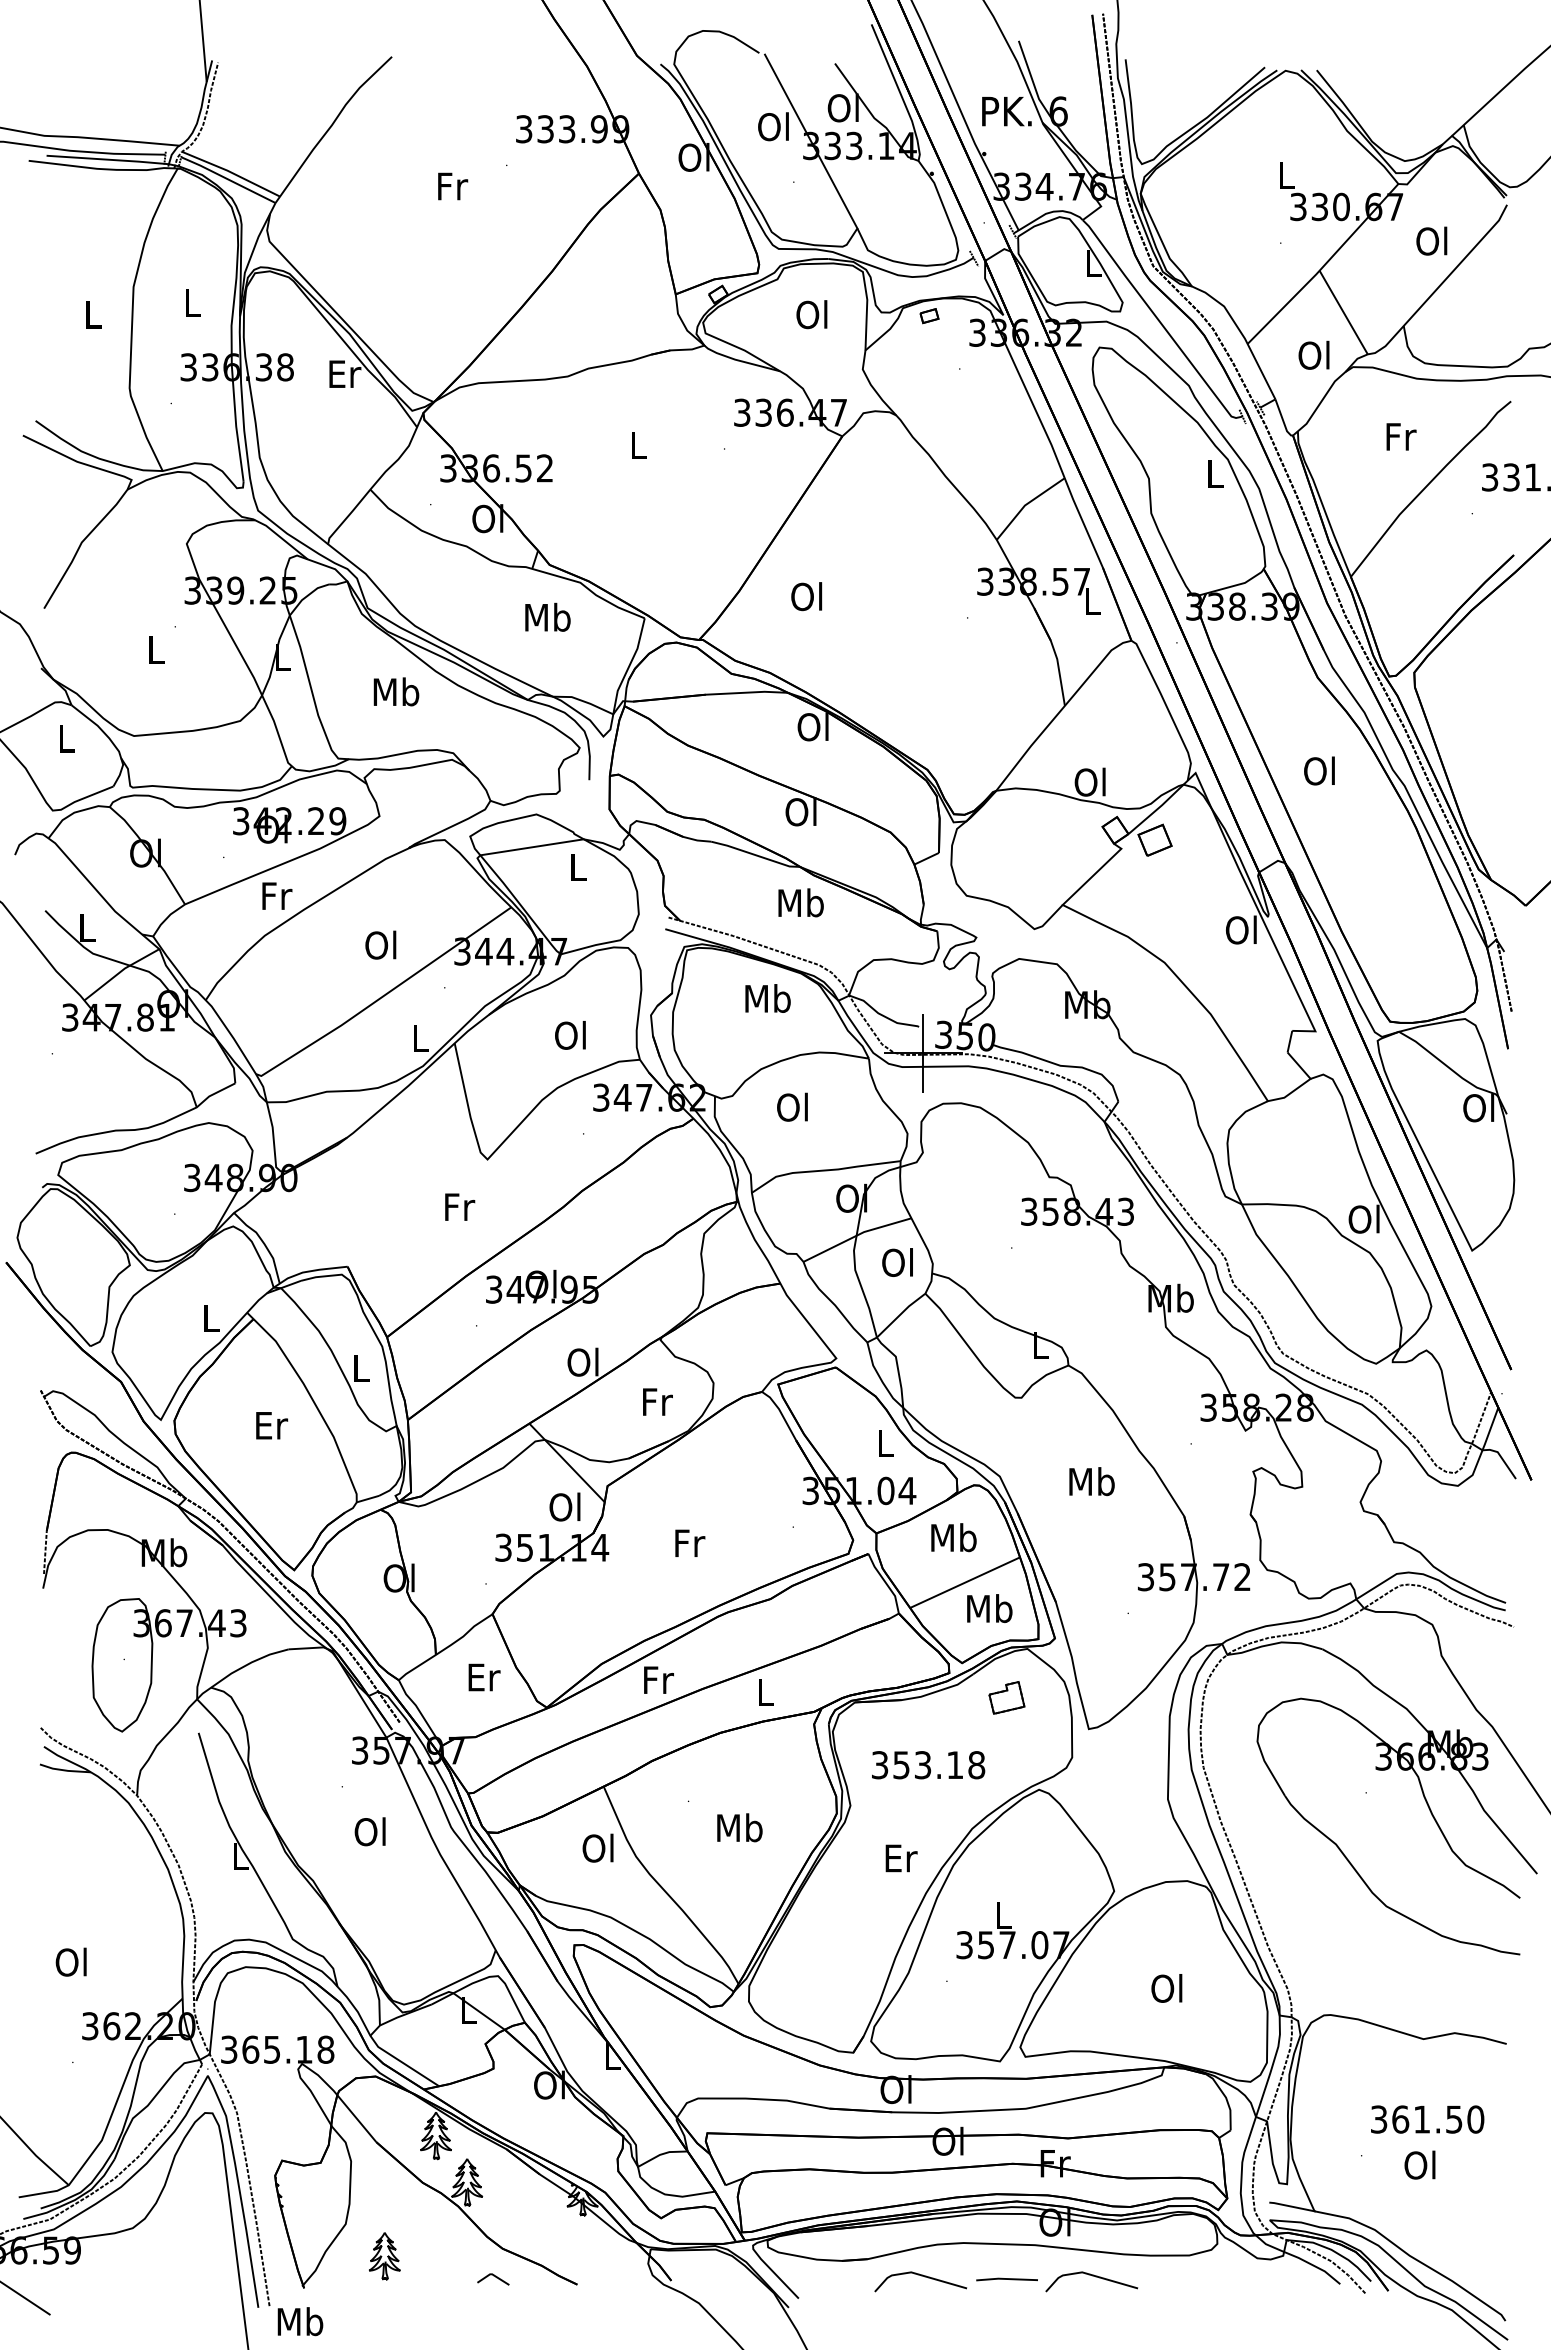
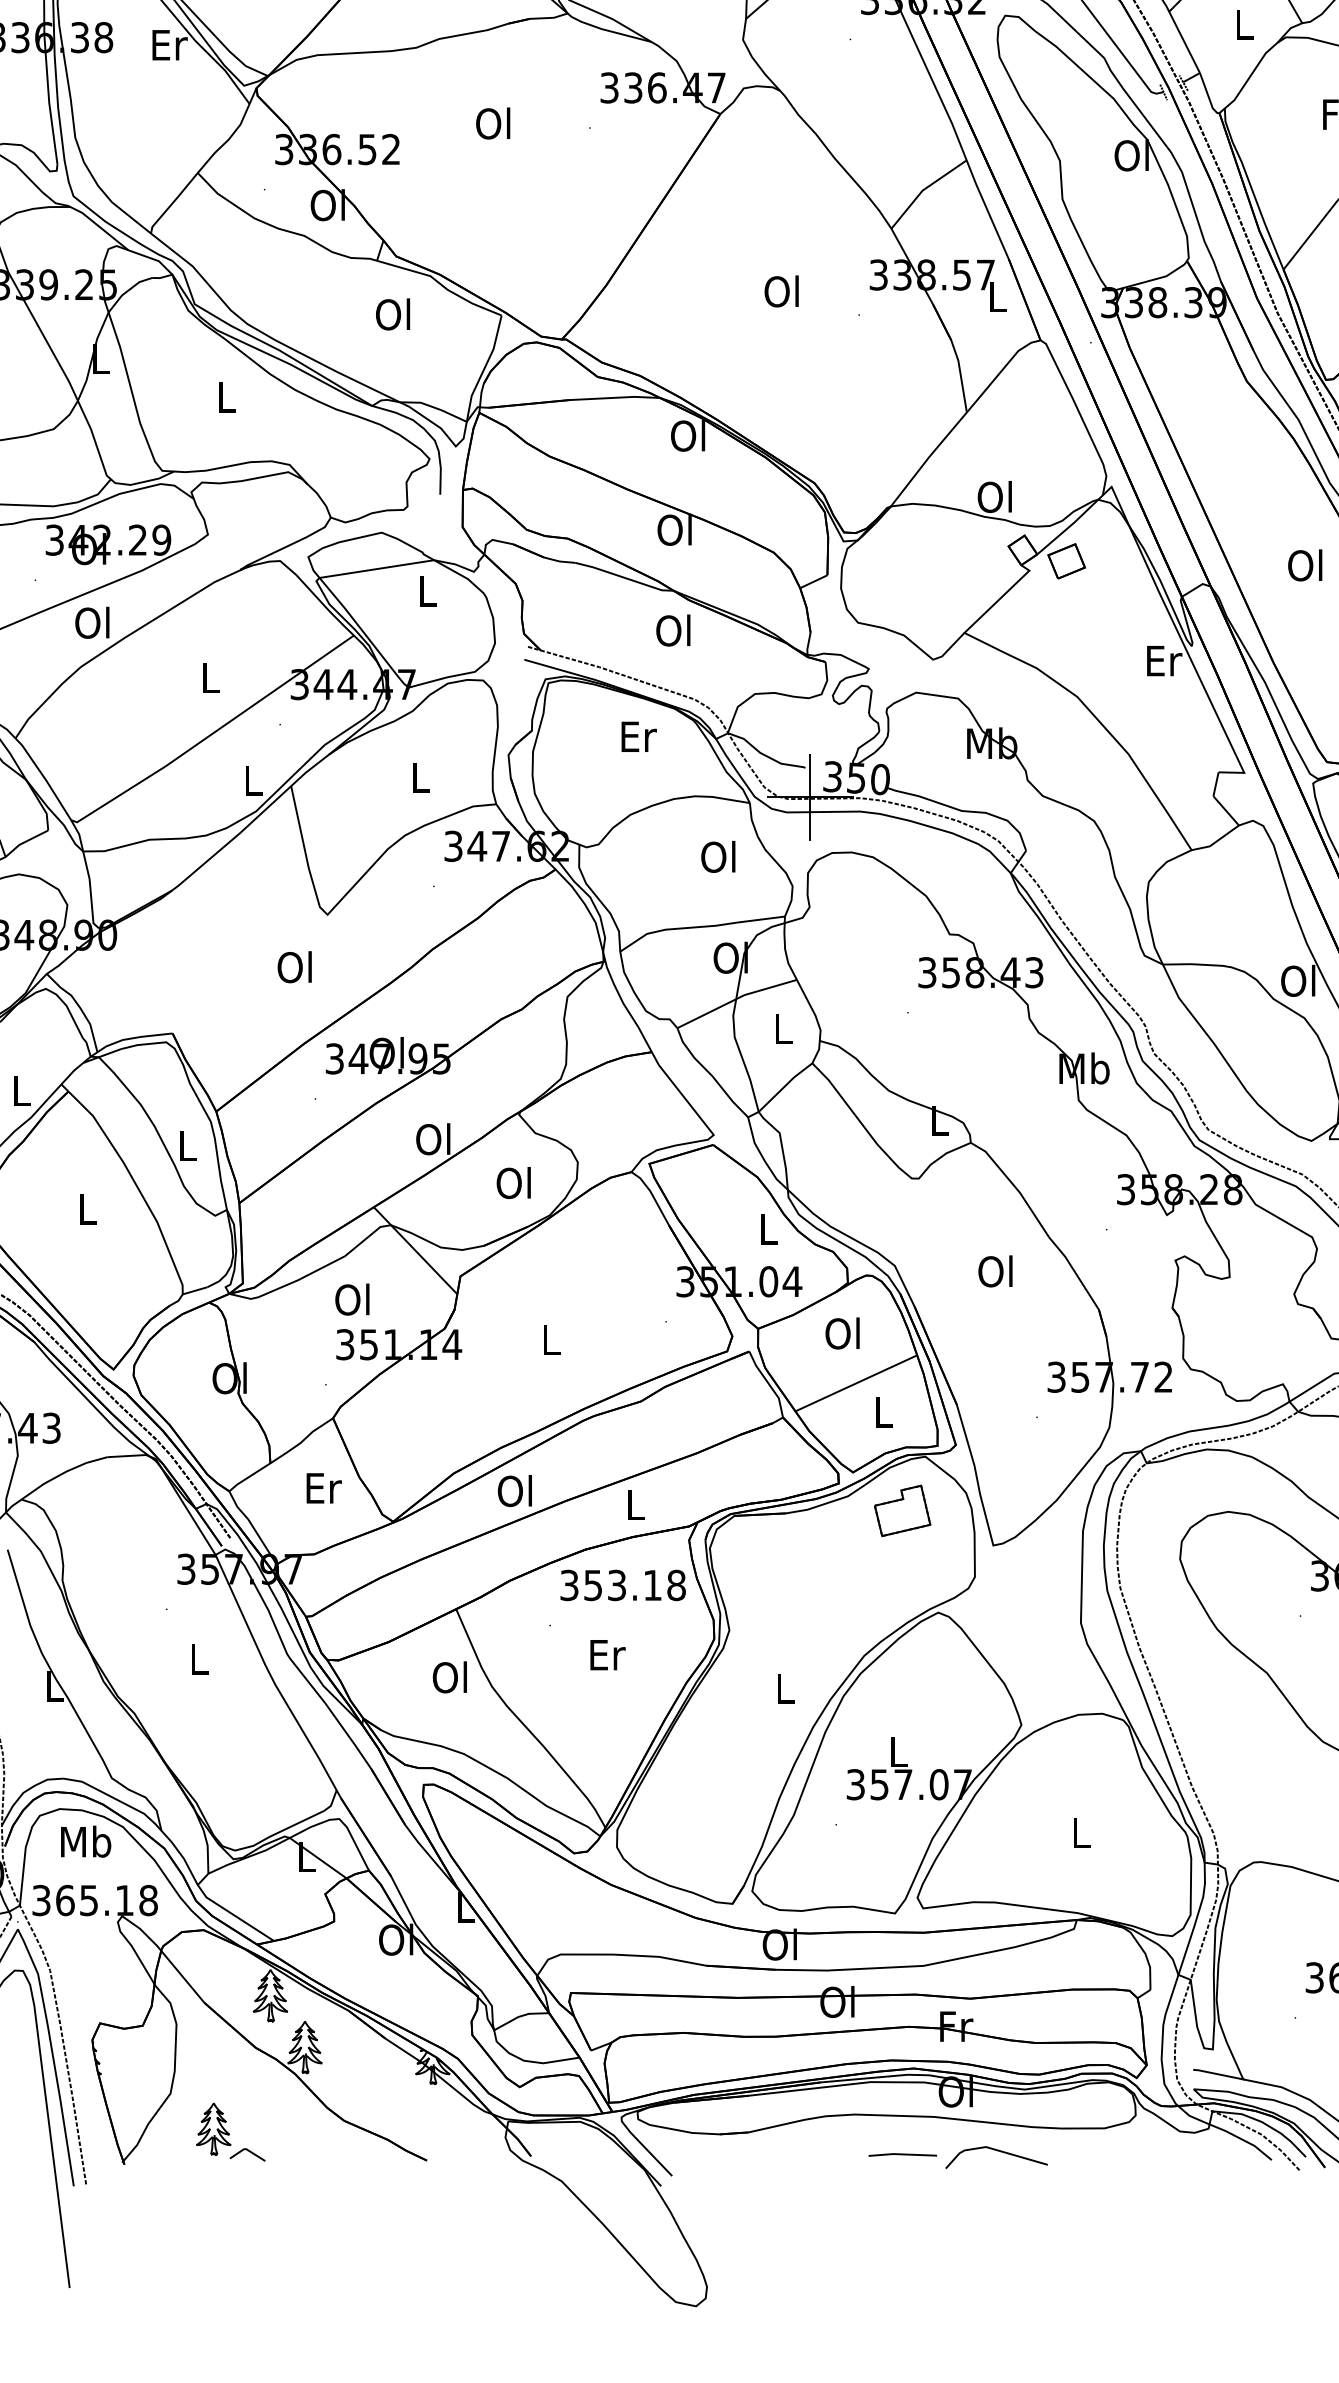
text: (1313, 354) -> (1242, 23), Ol -> L
text: (636, 444) -> (492, 123), L -> Ol
text: (1213, 473) -> (1131, 155), L -> Ol
text: (806, 596) -> (781, 291), moved
text: (547, 616) -> (393, 313), Mb -> Ol
text: (396, 691) -> (226, 396), Mb -> L
text: (1319, 770) -> (1305, 564), moved
text: (275, 895) -> (92, 622), Fr -> Ol
text: (800, 902) -> (674, 630), Mb -> Ol
text: (1242, 929) -> (1163, 660), Ol -> Er
text: (380, 944) -> (209, 676), Ol -> L
text: (767, 998) -> (637, 736), Mb -> Er
text: (570, 1035) -> (419, 777), Ol -> L
text: (792, 1106) -> (718, 856), moved
text: (458, 1206) -> (295, 966), Fr -> Ol
text: (897, 1262) -> (781, 1028), Ol -> L
text: (656, 1401) -> (514, 1182), Fr -> Ol
text: (272, 1425) -> (89, 1209), Er -> L
text: (1091, 1481) -> (996, 1271), Mb -> Ol
text: (564, 1506) -> (351, 1298), moved
text: (953, 1537) -> (843, 1333), Mb -> Ol
text: (690, 1542) -> (552, 1338), Fr -> L
text: (989, 1608) -> (883, 1411), Mb -> L
text: (657, 1679) -> (515, 1490), Fr -> Ol
part: (1006, 1697) -> (902, 1510), size x1.43
text: (928, 1765) -> (623, 1585), moved
text: (739, 1827) -> (606, 1654), Mb -> Er
text: (369, 1831) -> (196, 1658), Ol -> L
text: (901, 1858) -> (785, 1688), Er -> L
text: (1166, 1988) -> (1079, 1832), Ol -> L
line: (921, 2276) -> (808, 2151), removed
line: (495, 2277) -> (249, 2152), moved
text: (300, 2321) -> (86, 1841), moved

